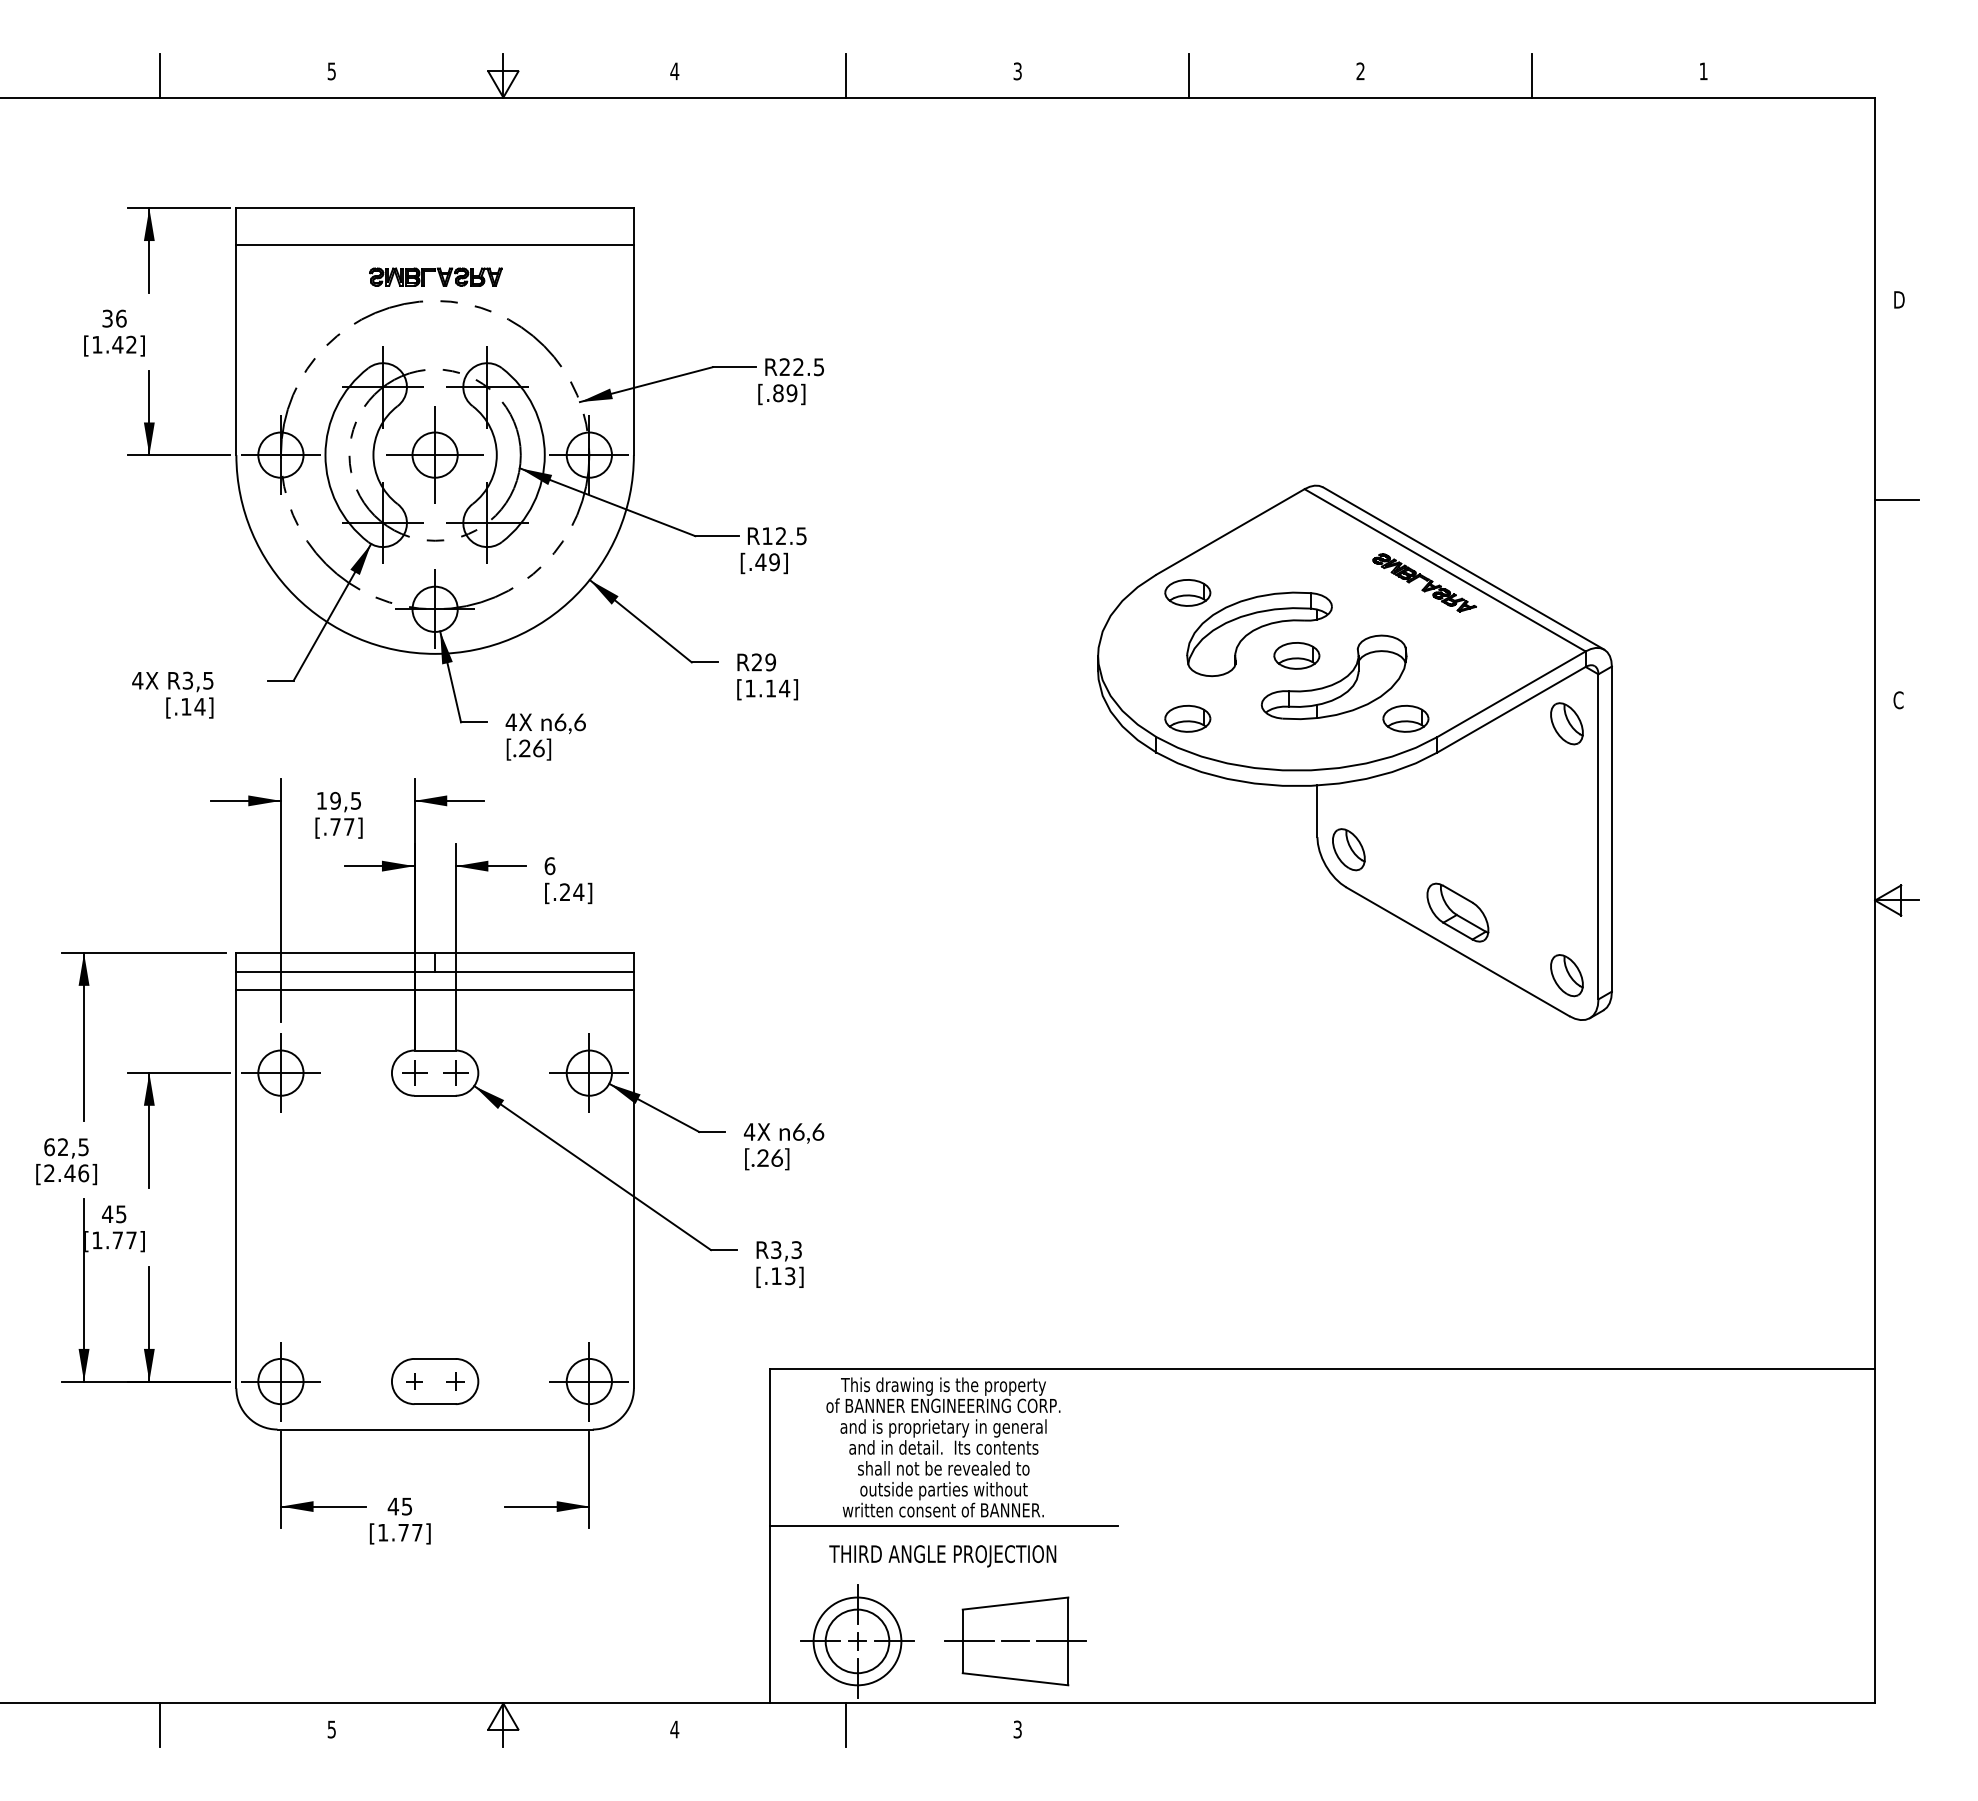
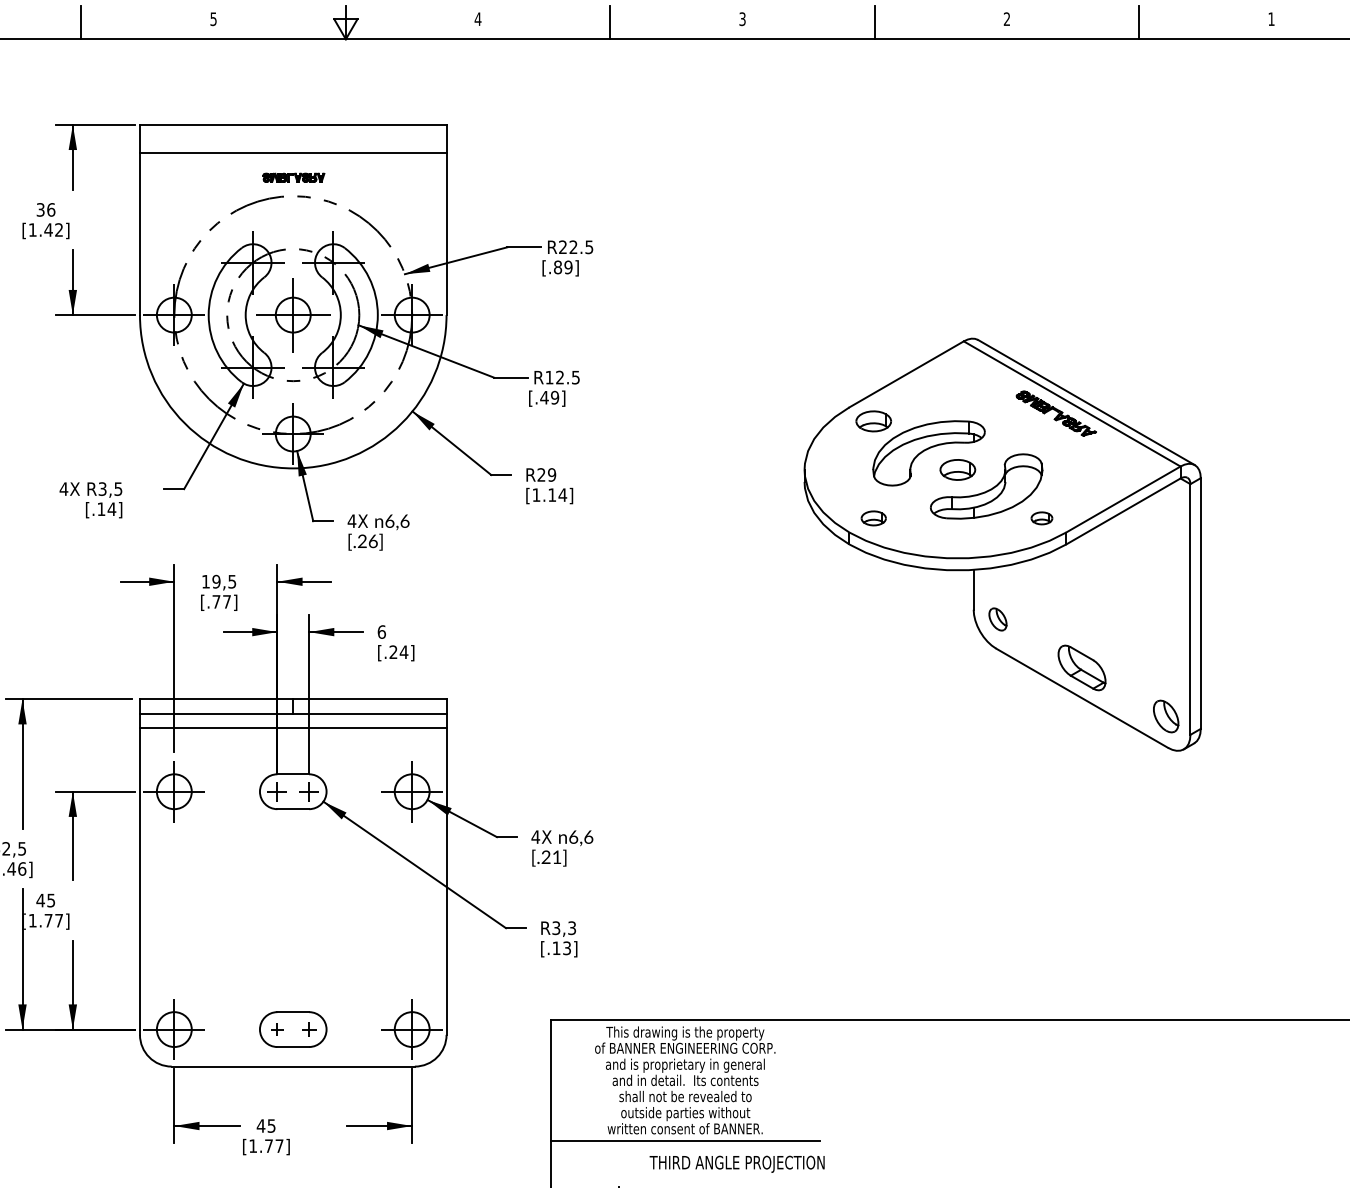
part: (435, 276) -> (293, 177), size x0.6
part: (1187, 718) -> (873, 518), size x0.7
part: (1405, 718) -> (1041, 518), size x0.6
part: (1566, 723) -> (1165, 522), removed
part: (1348, 849) -> (997, 619), size x0.7
text: (777, 1157) -> (557, 856), [.26] -> [.21]
text: (942, 1556) -> (736, 1164), moved

